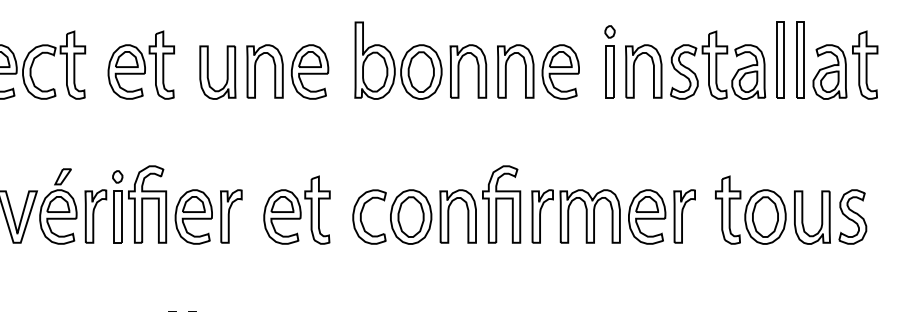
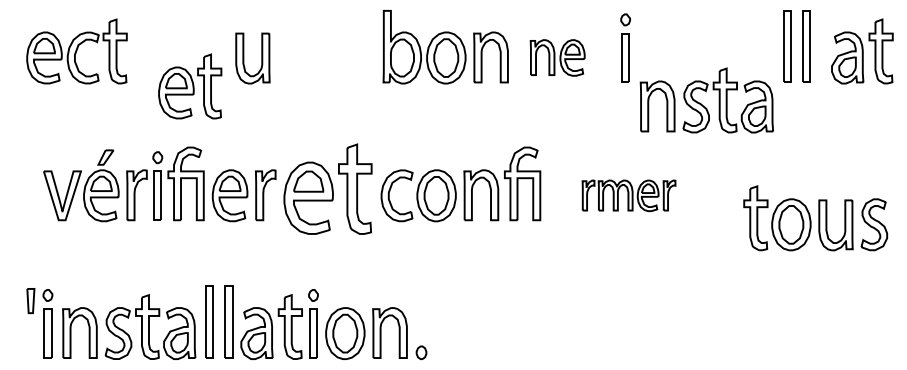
part: (141, 65) -> (190, 86), moved
part: (695, 65) -> (706, 100), moved
part: (845, 65) -> (862, 51), moved
part: (286, 71) -> (318, 57), removed
part: (538, 71) -> (557, 57), size x0.7
part: (297, 210) -> (328, 189), size x1.4
part: (790, 210) -> (815, 218), moved
part: (613, 216) -> (628, 195), size x0.6

